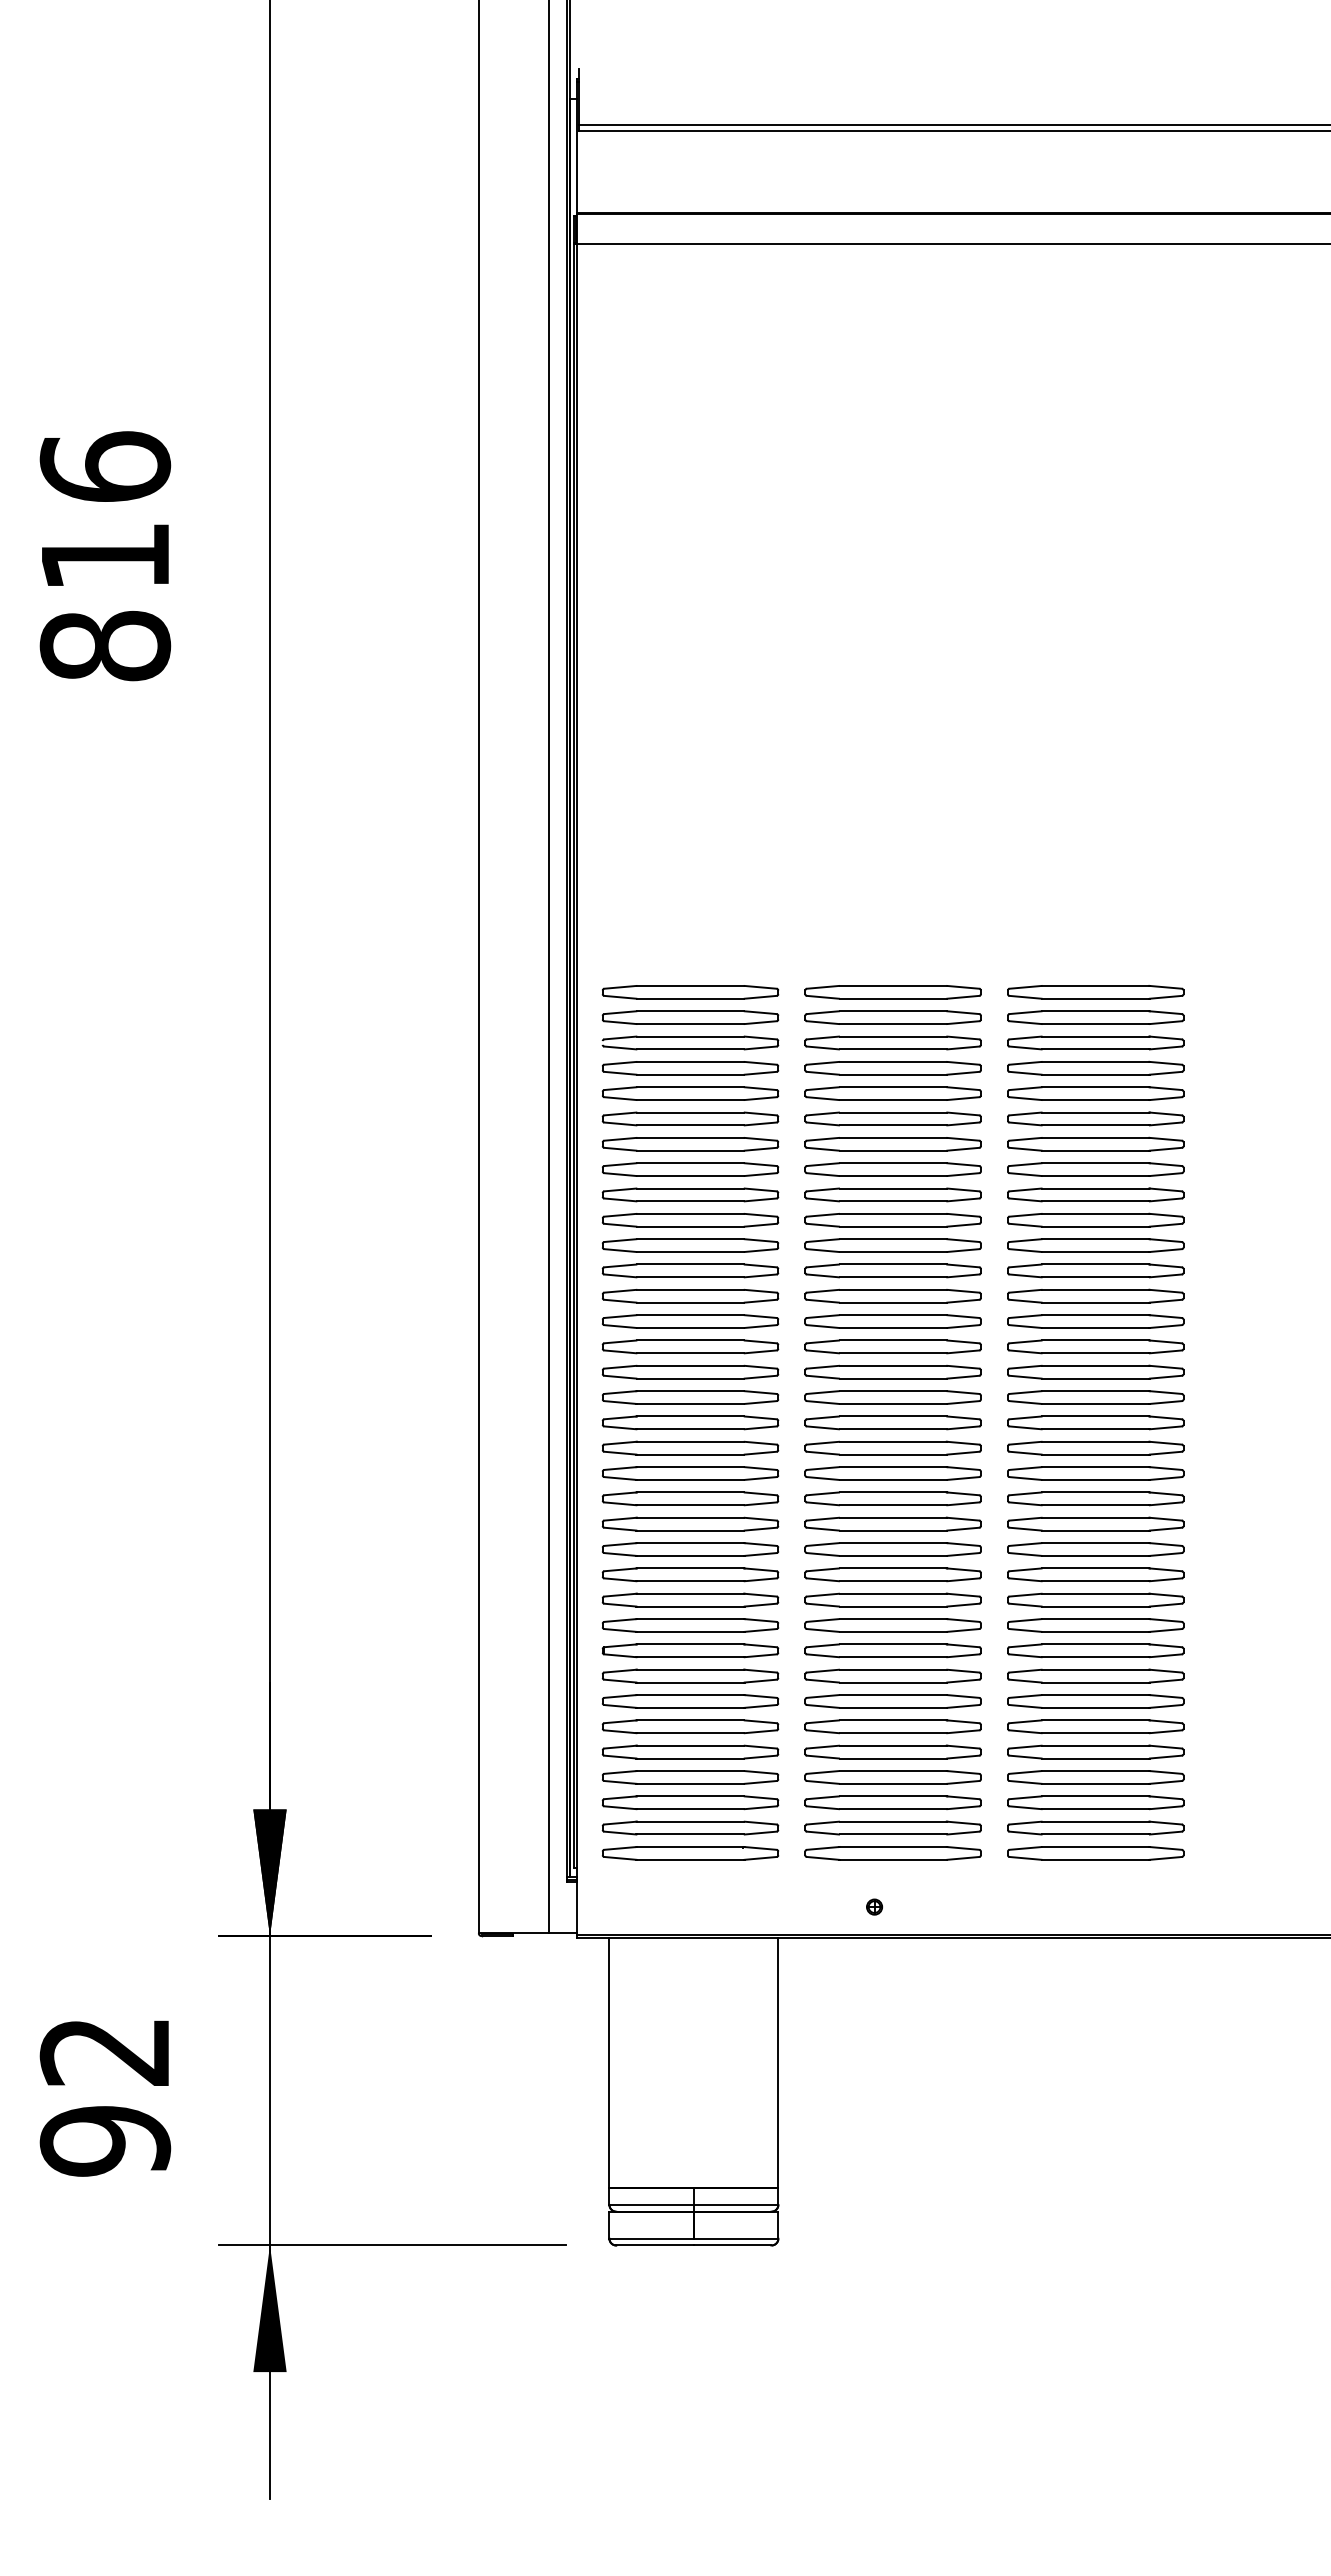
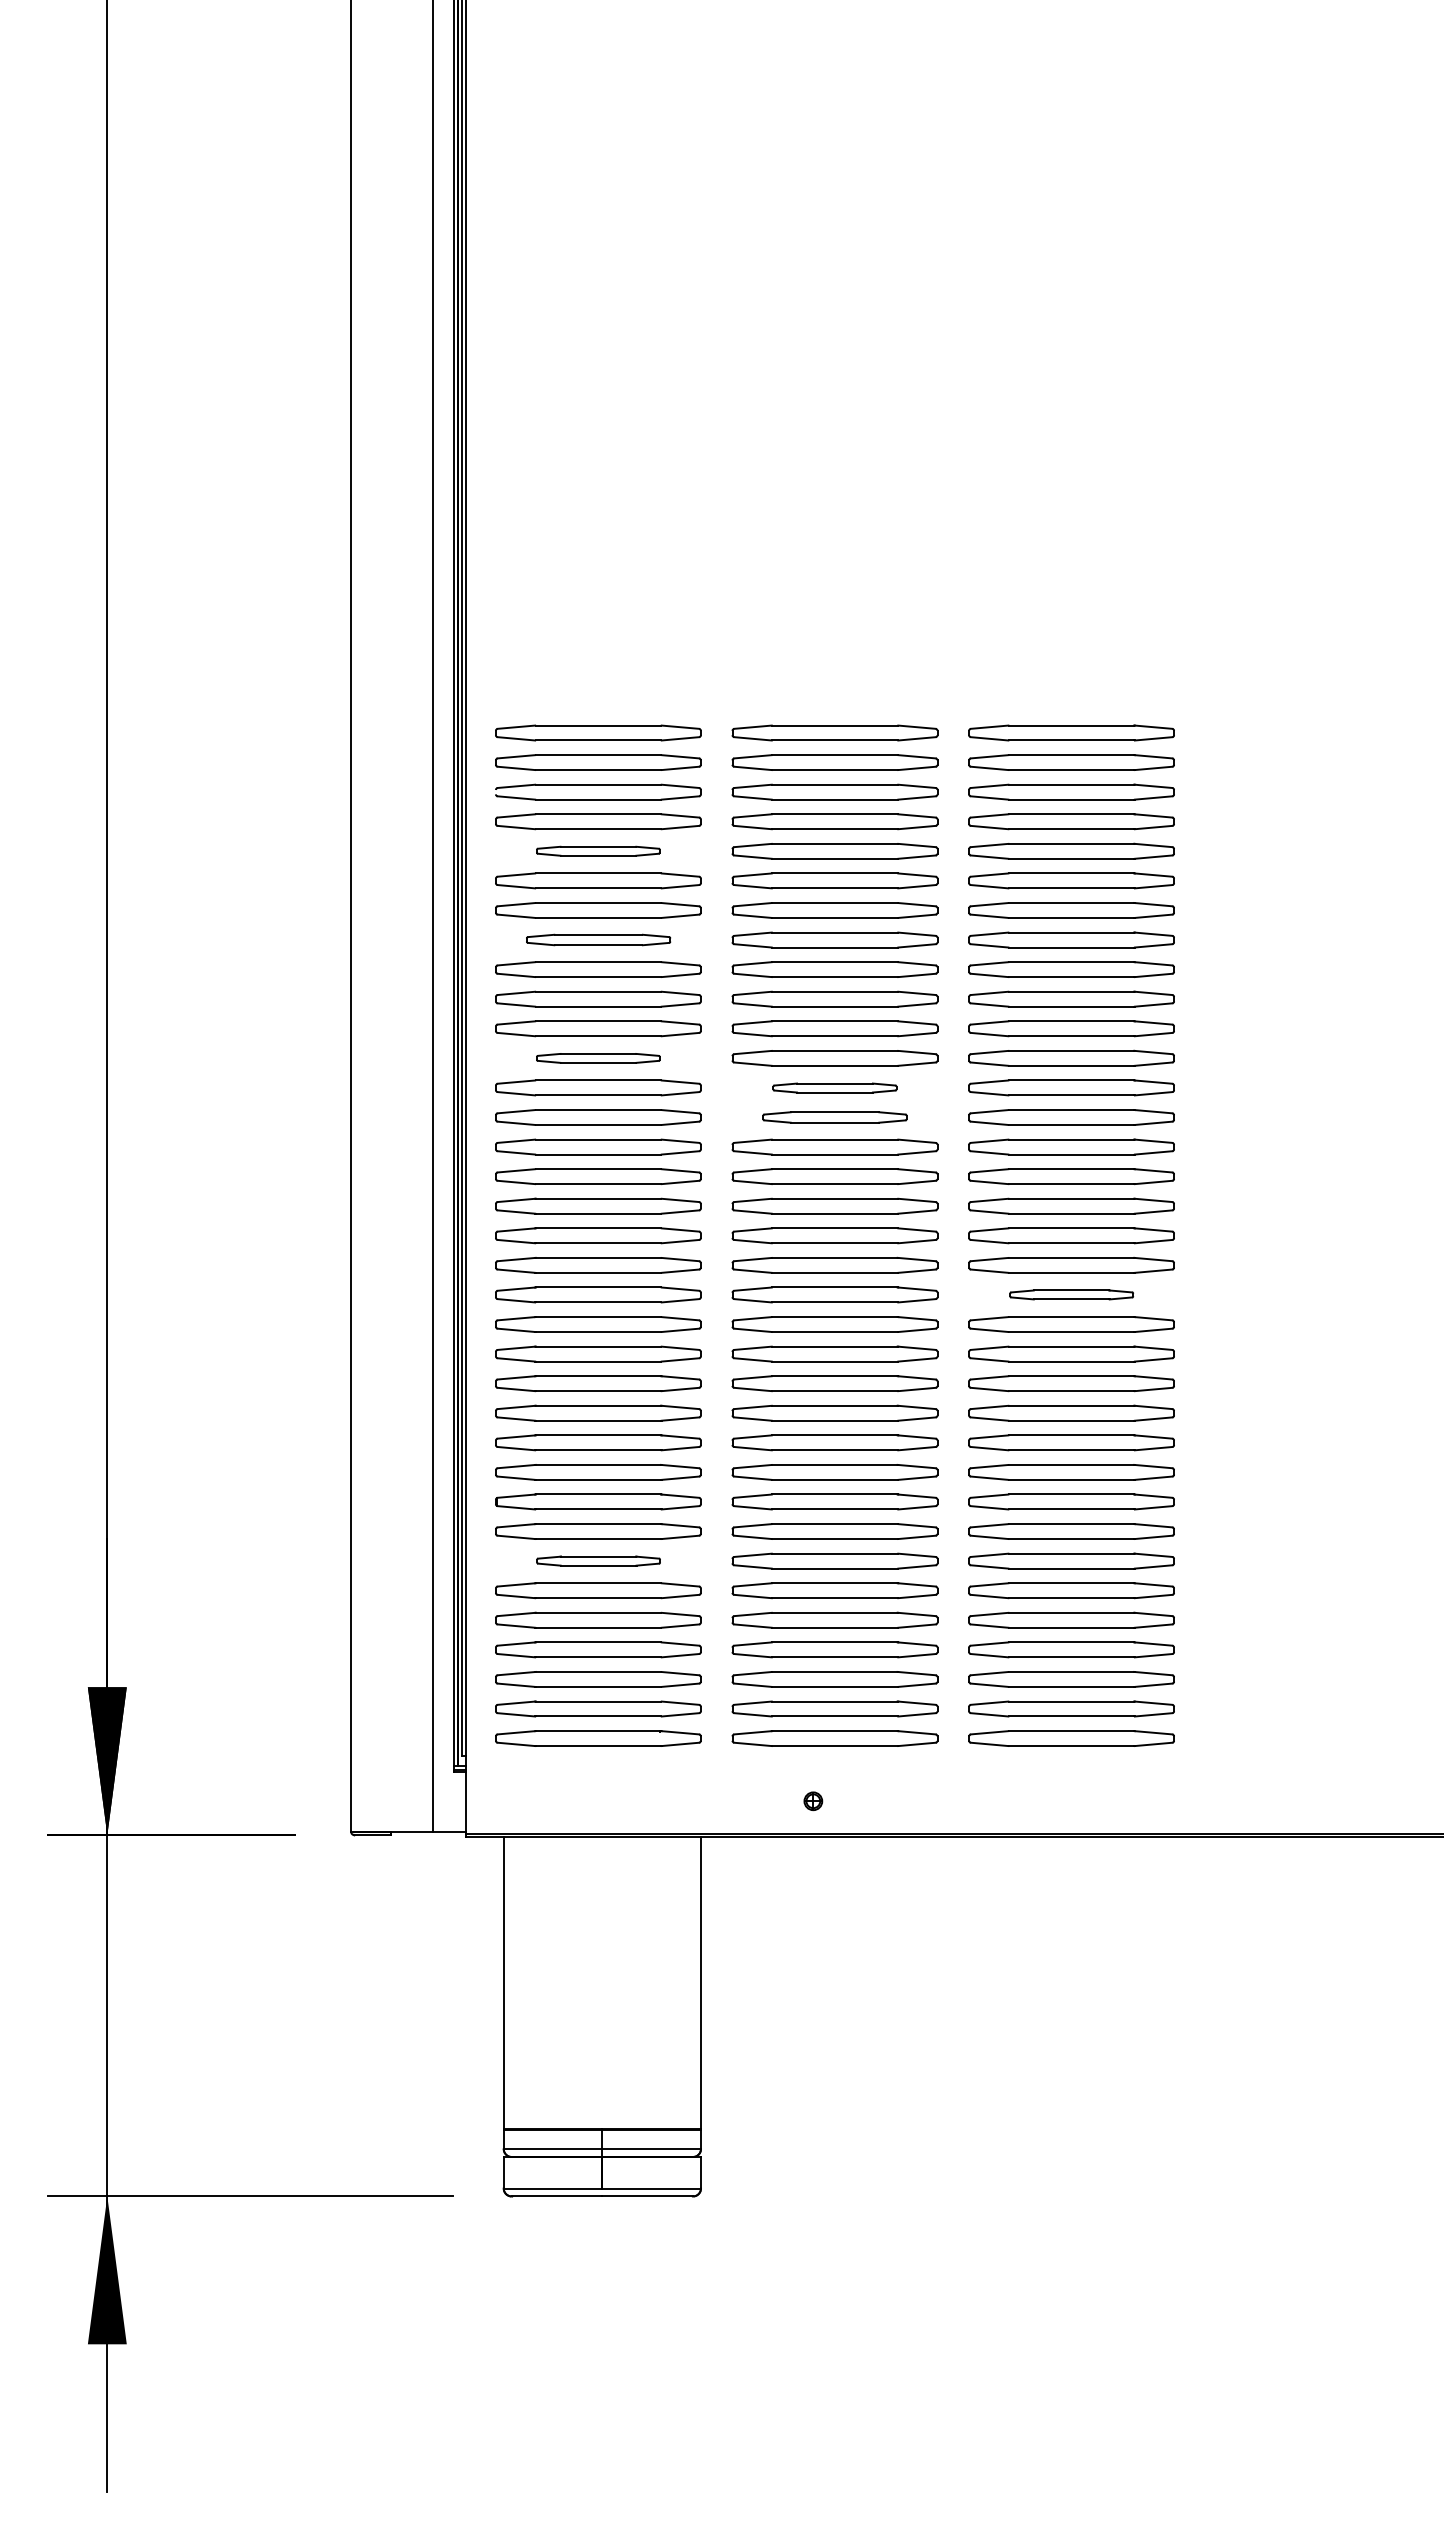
part: (690, 1093) -> (598, 851), size x0.6
part: (690, 1169) -> (598, 939), size x0.7
part: (690, 1270) -> (598, 1057), size x0.6
part: (892, 1296) -> (834, 1088), size x0.6
part: (892, 1321) -> (834, 1117), size x0.7
part: (1095, 1473) -> (1071, 1294), size x0.6
part: (690, 1701) -> (598, 1561), size x0.6

